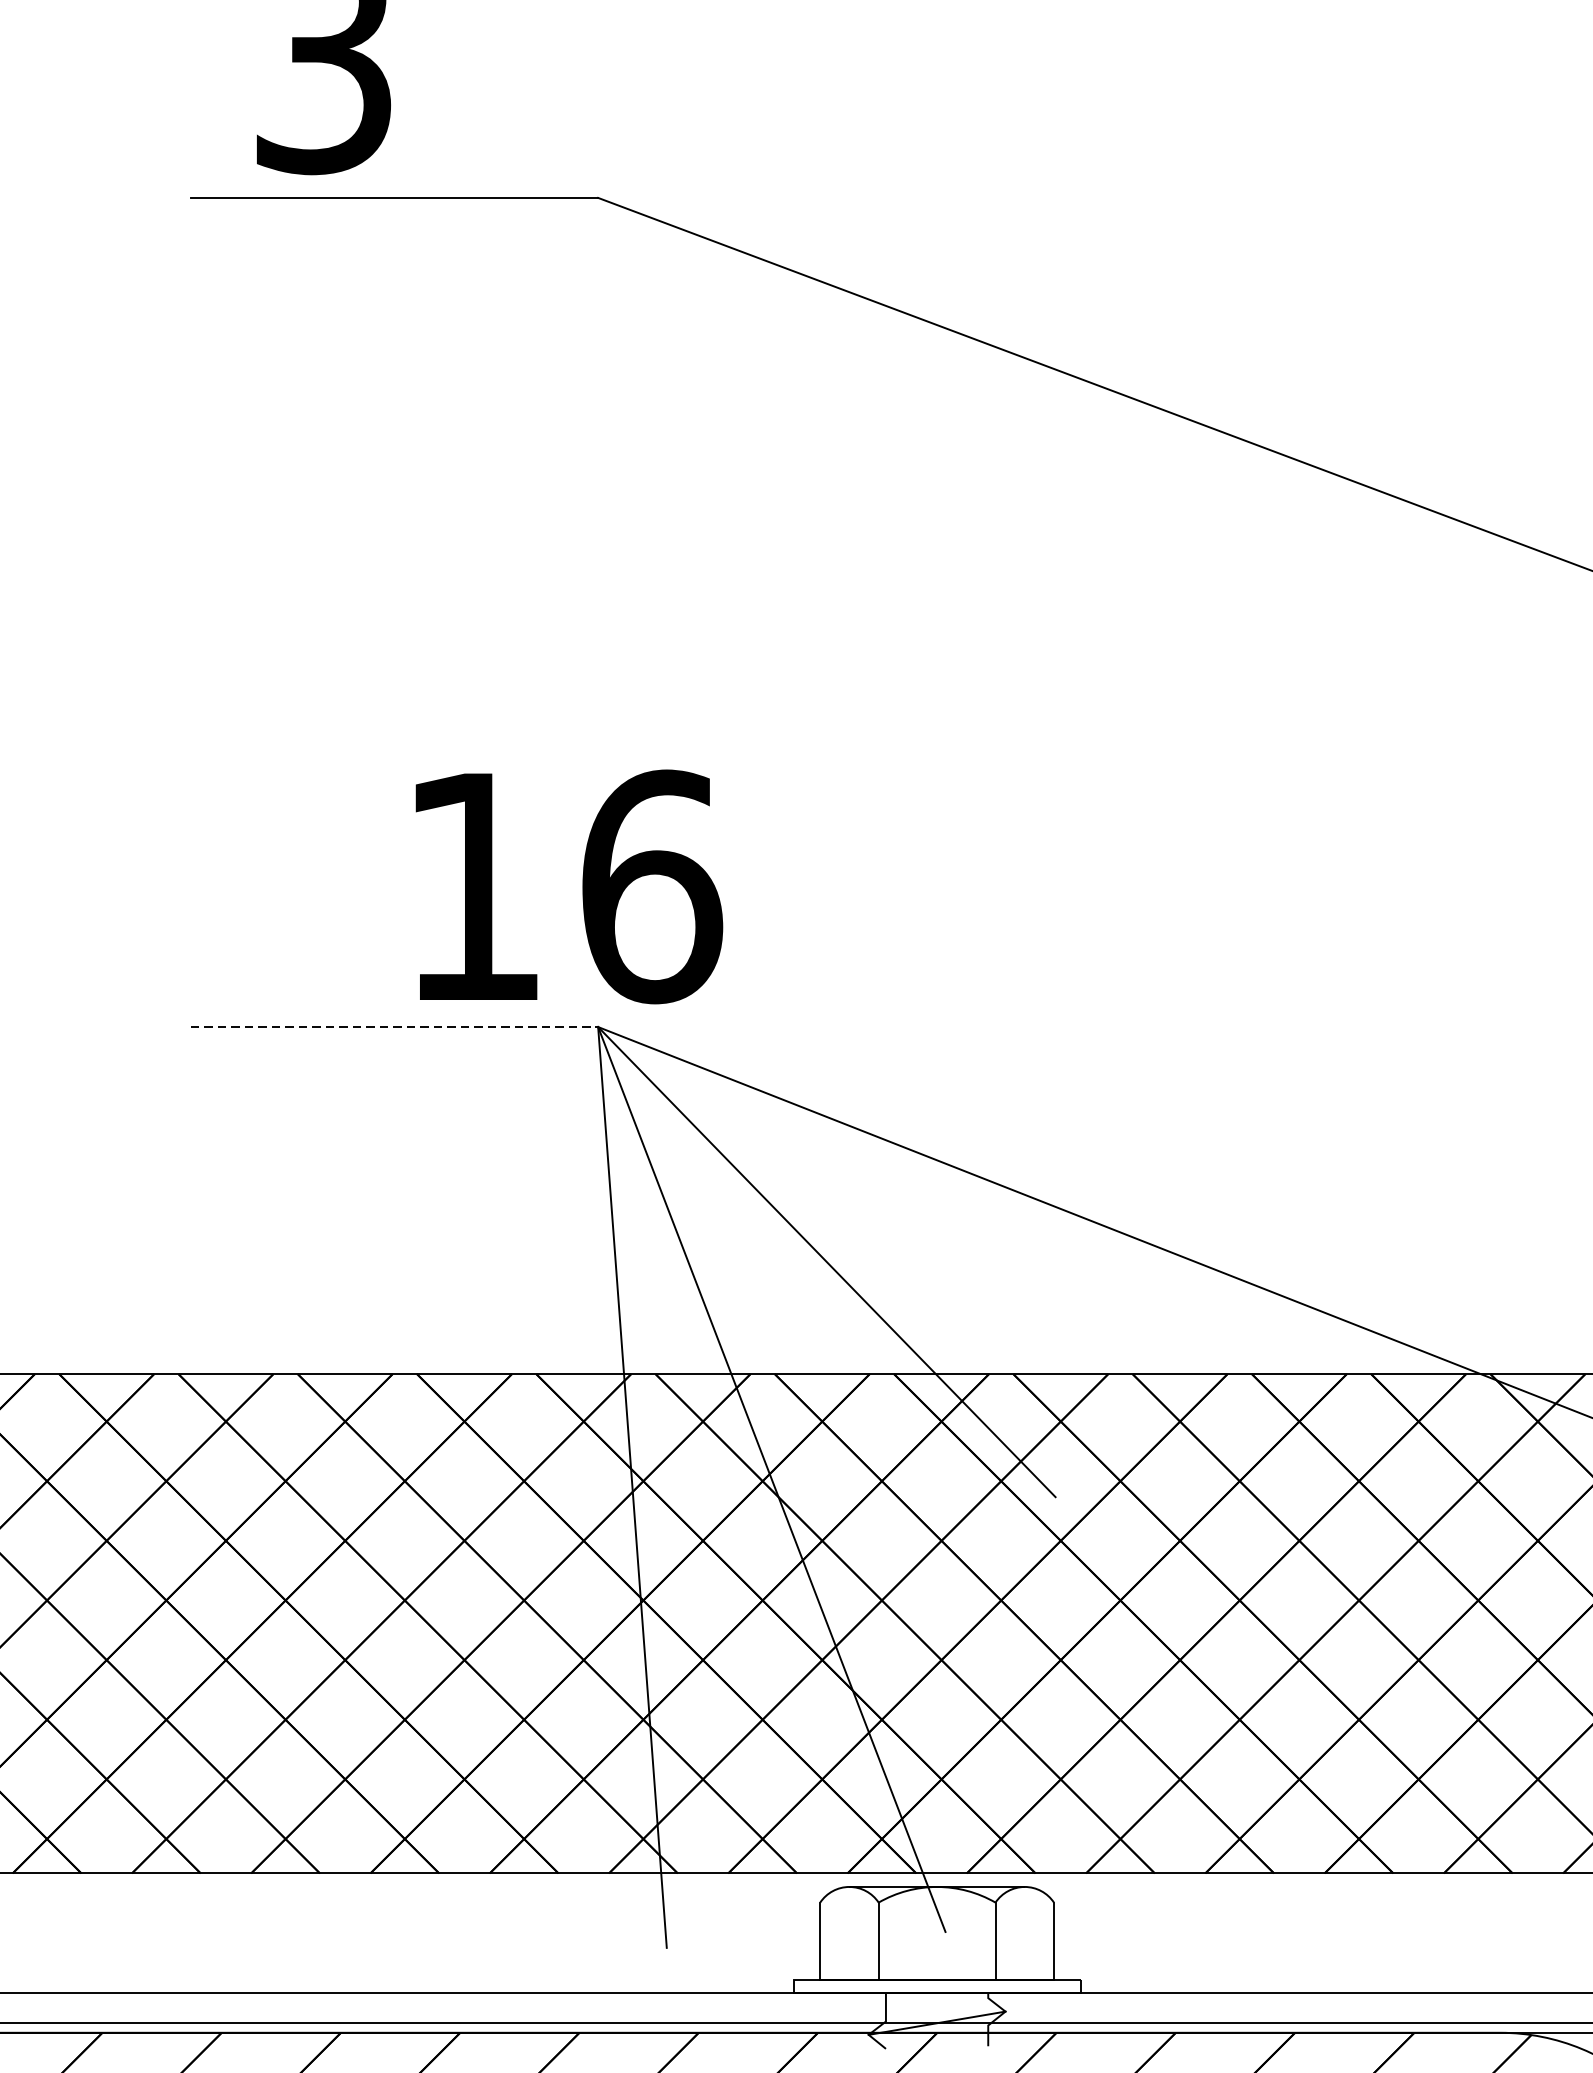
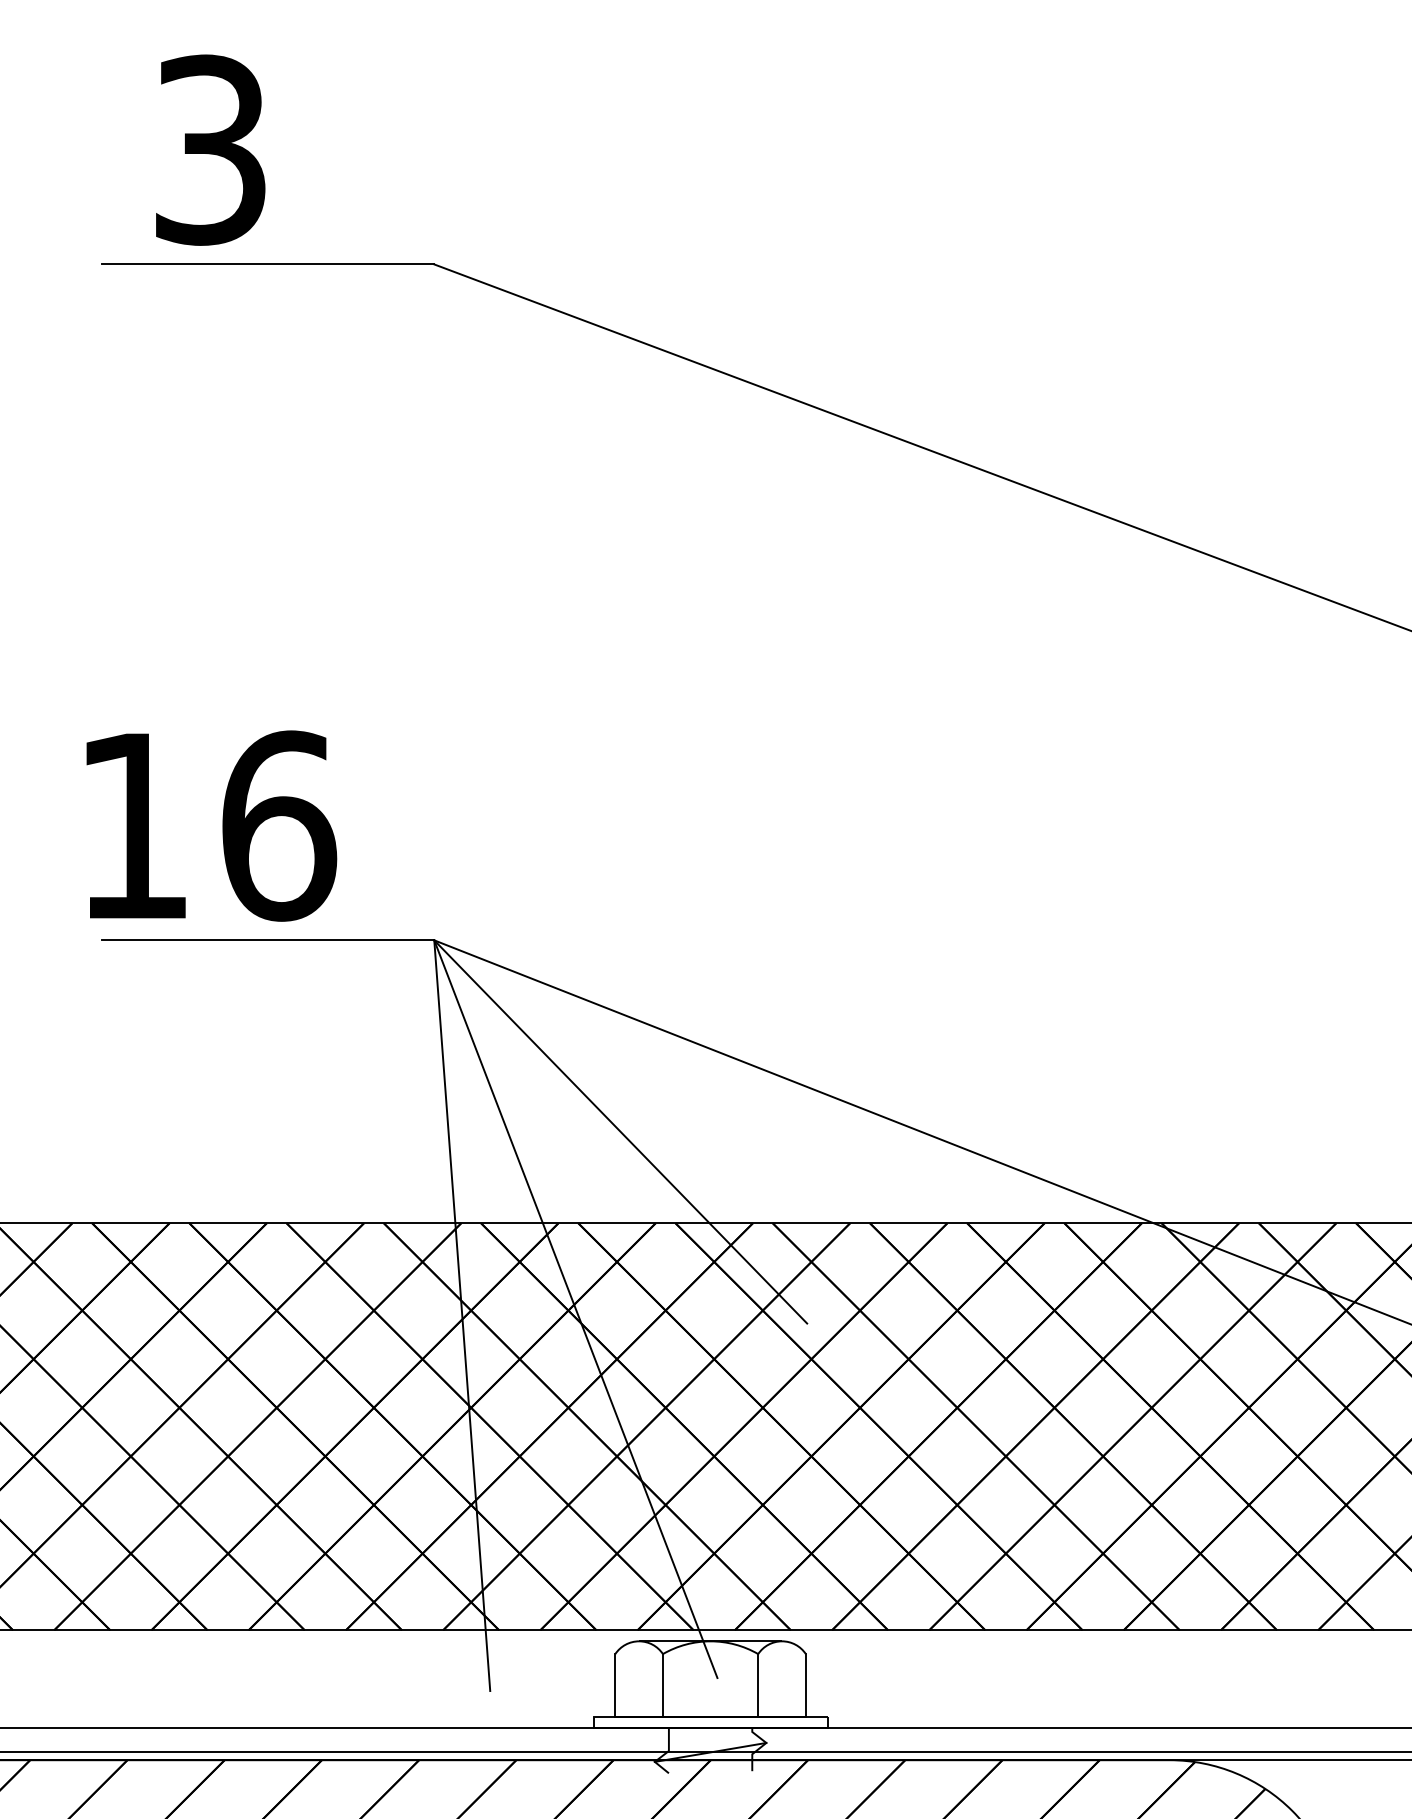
text: (568, 886) -> (211, 825), moved
line: (394, 1027) -> (268, 940), dashed -> solid

